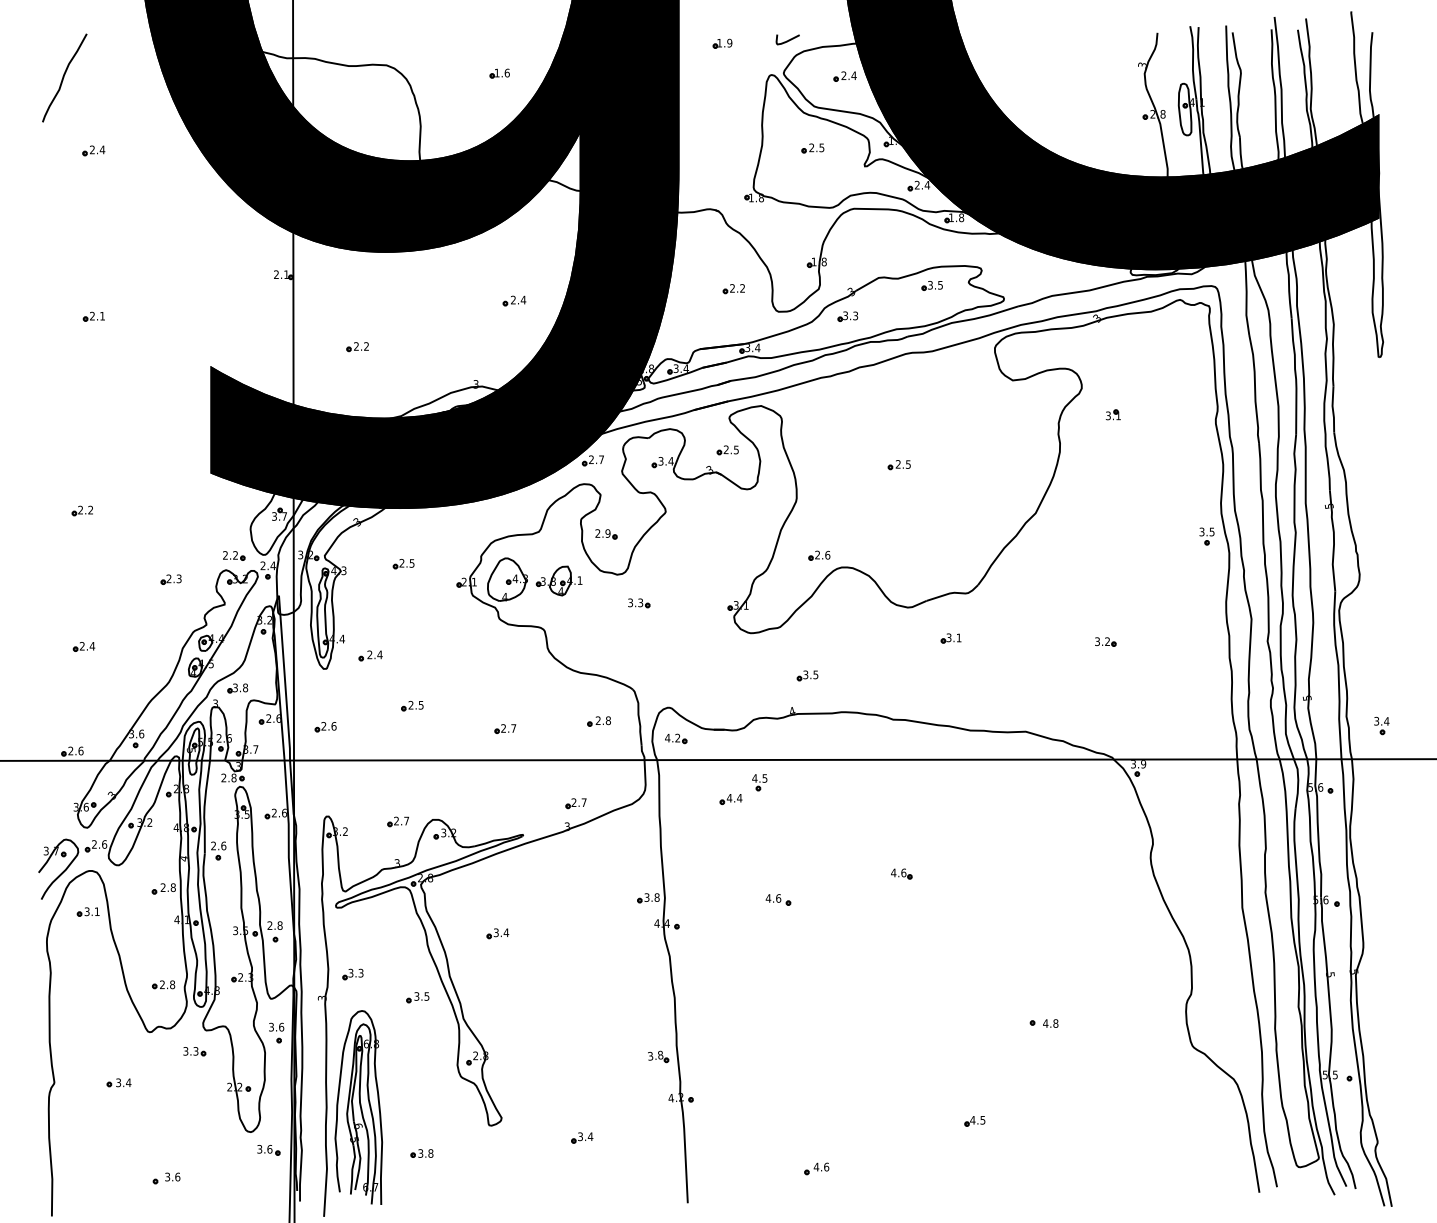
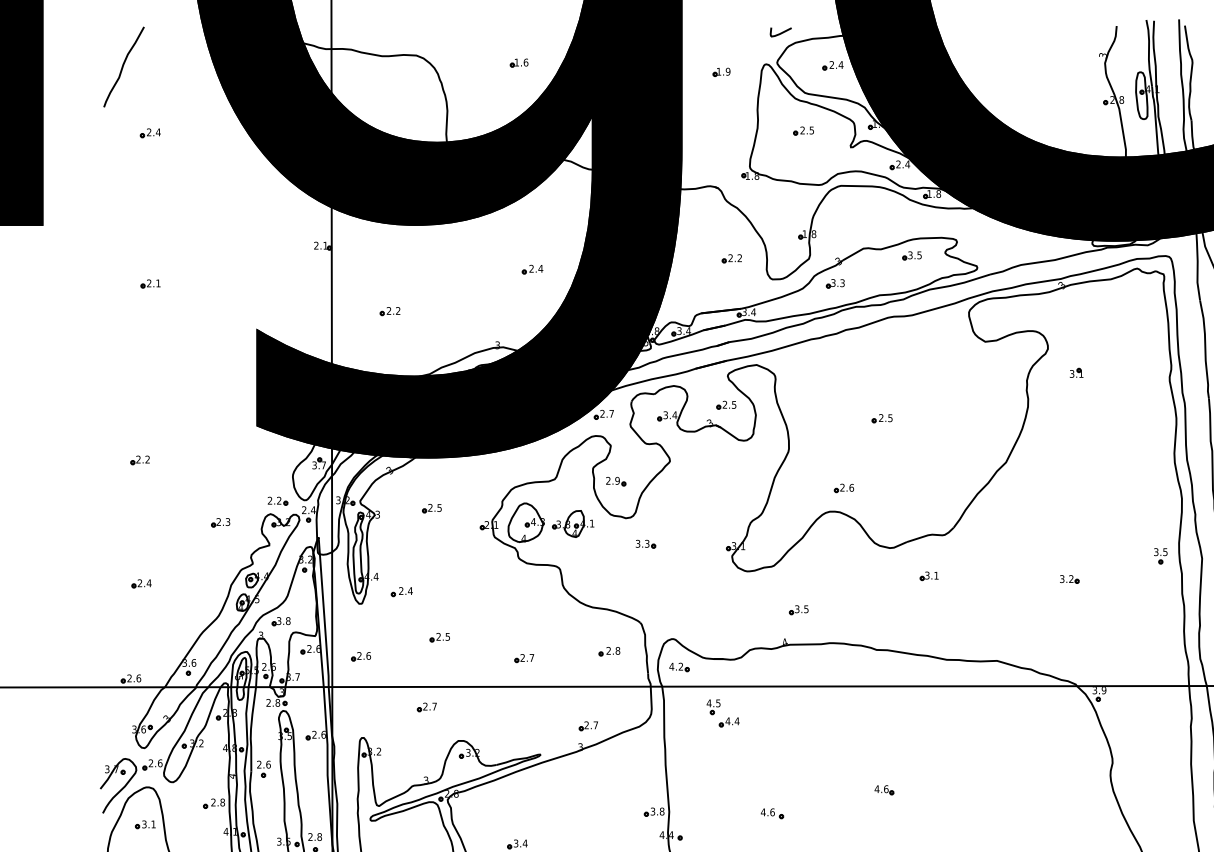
part: (722, 43) -> (721, 72), moved
part: (1206, 536) -> (1160, 556), moved
part: (819, 555) -> (844, 488), moved
part: (759, 782) -> (713, 707), moved
part: (397, 821) -> (426, 707), moved

